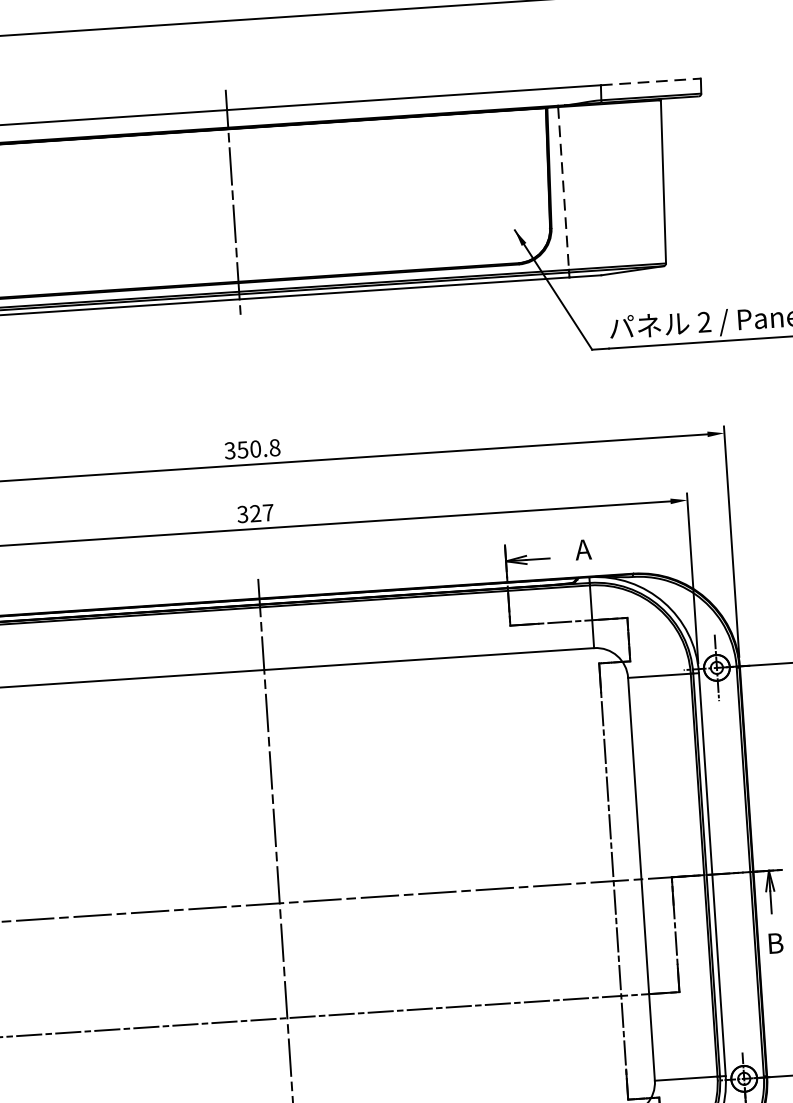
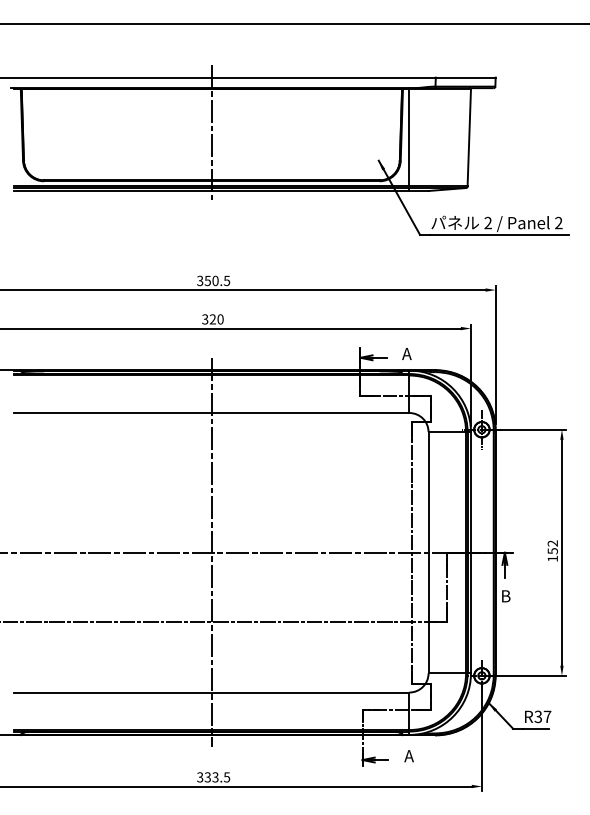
line: (650, 81) -> (465, 77), dashed -> solid
line: (563, 188) -> (409, 137), dashed -> solid
text: (273, 447) -> (226, 280), 350.8 -> 350.5
text: (268, 512) -> (220, 319), 327 -> 320

